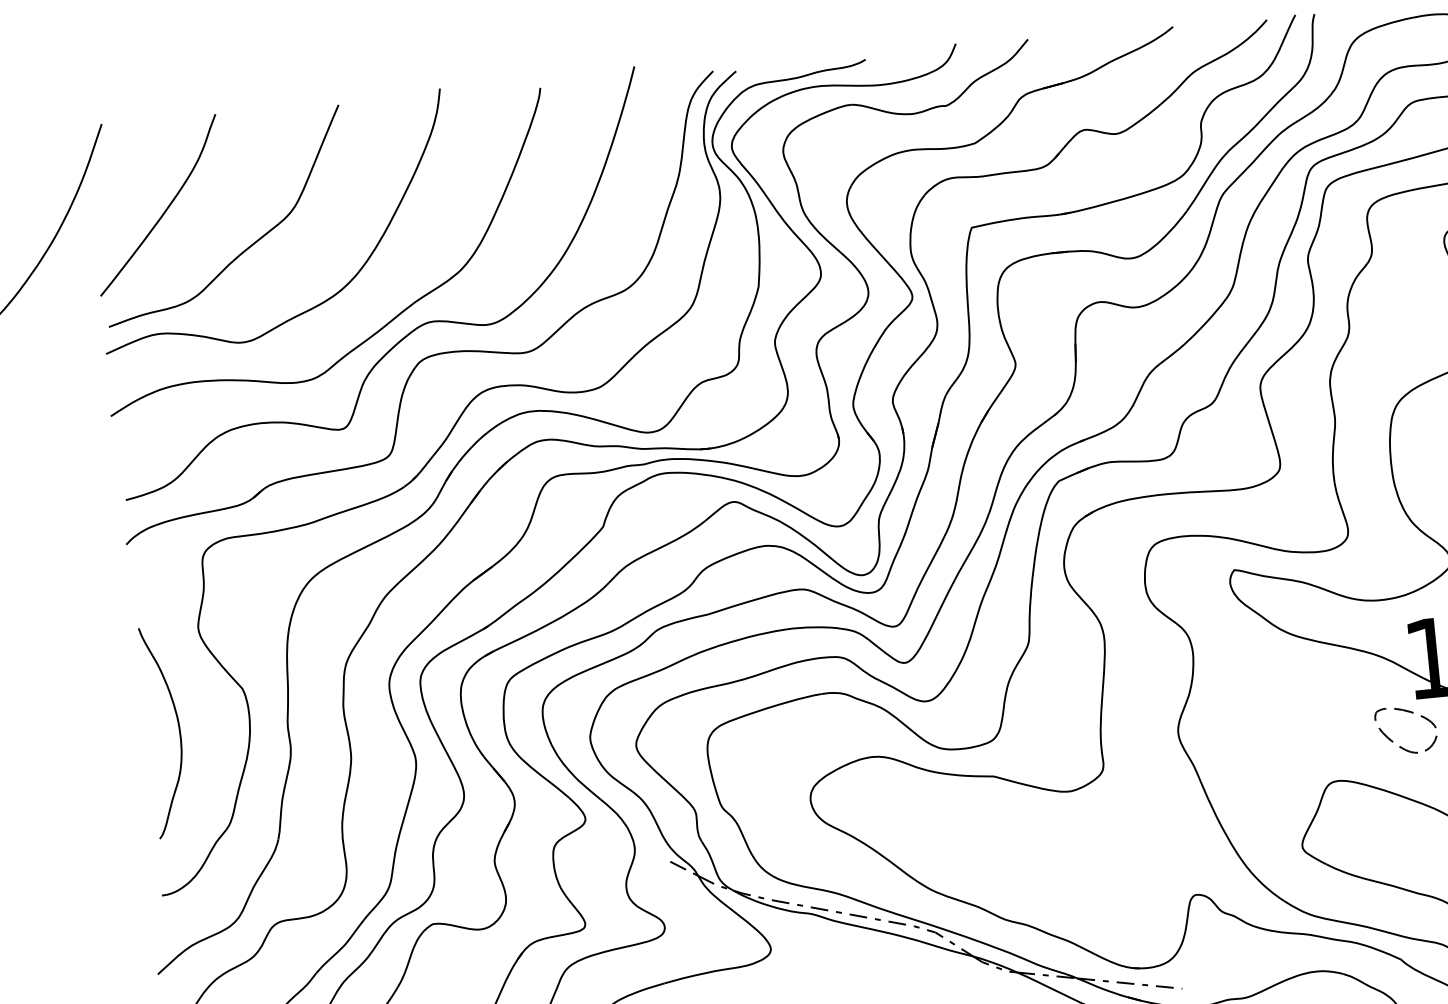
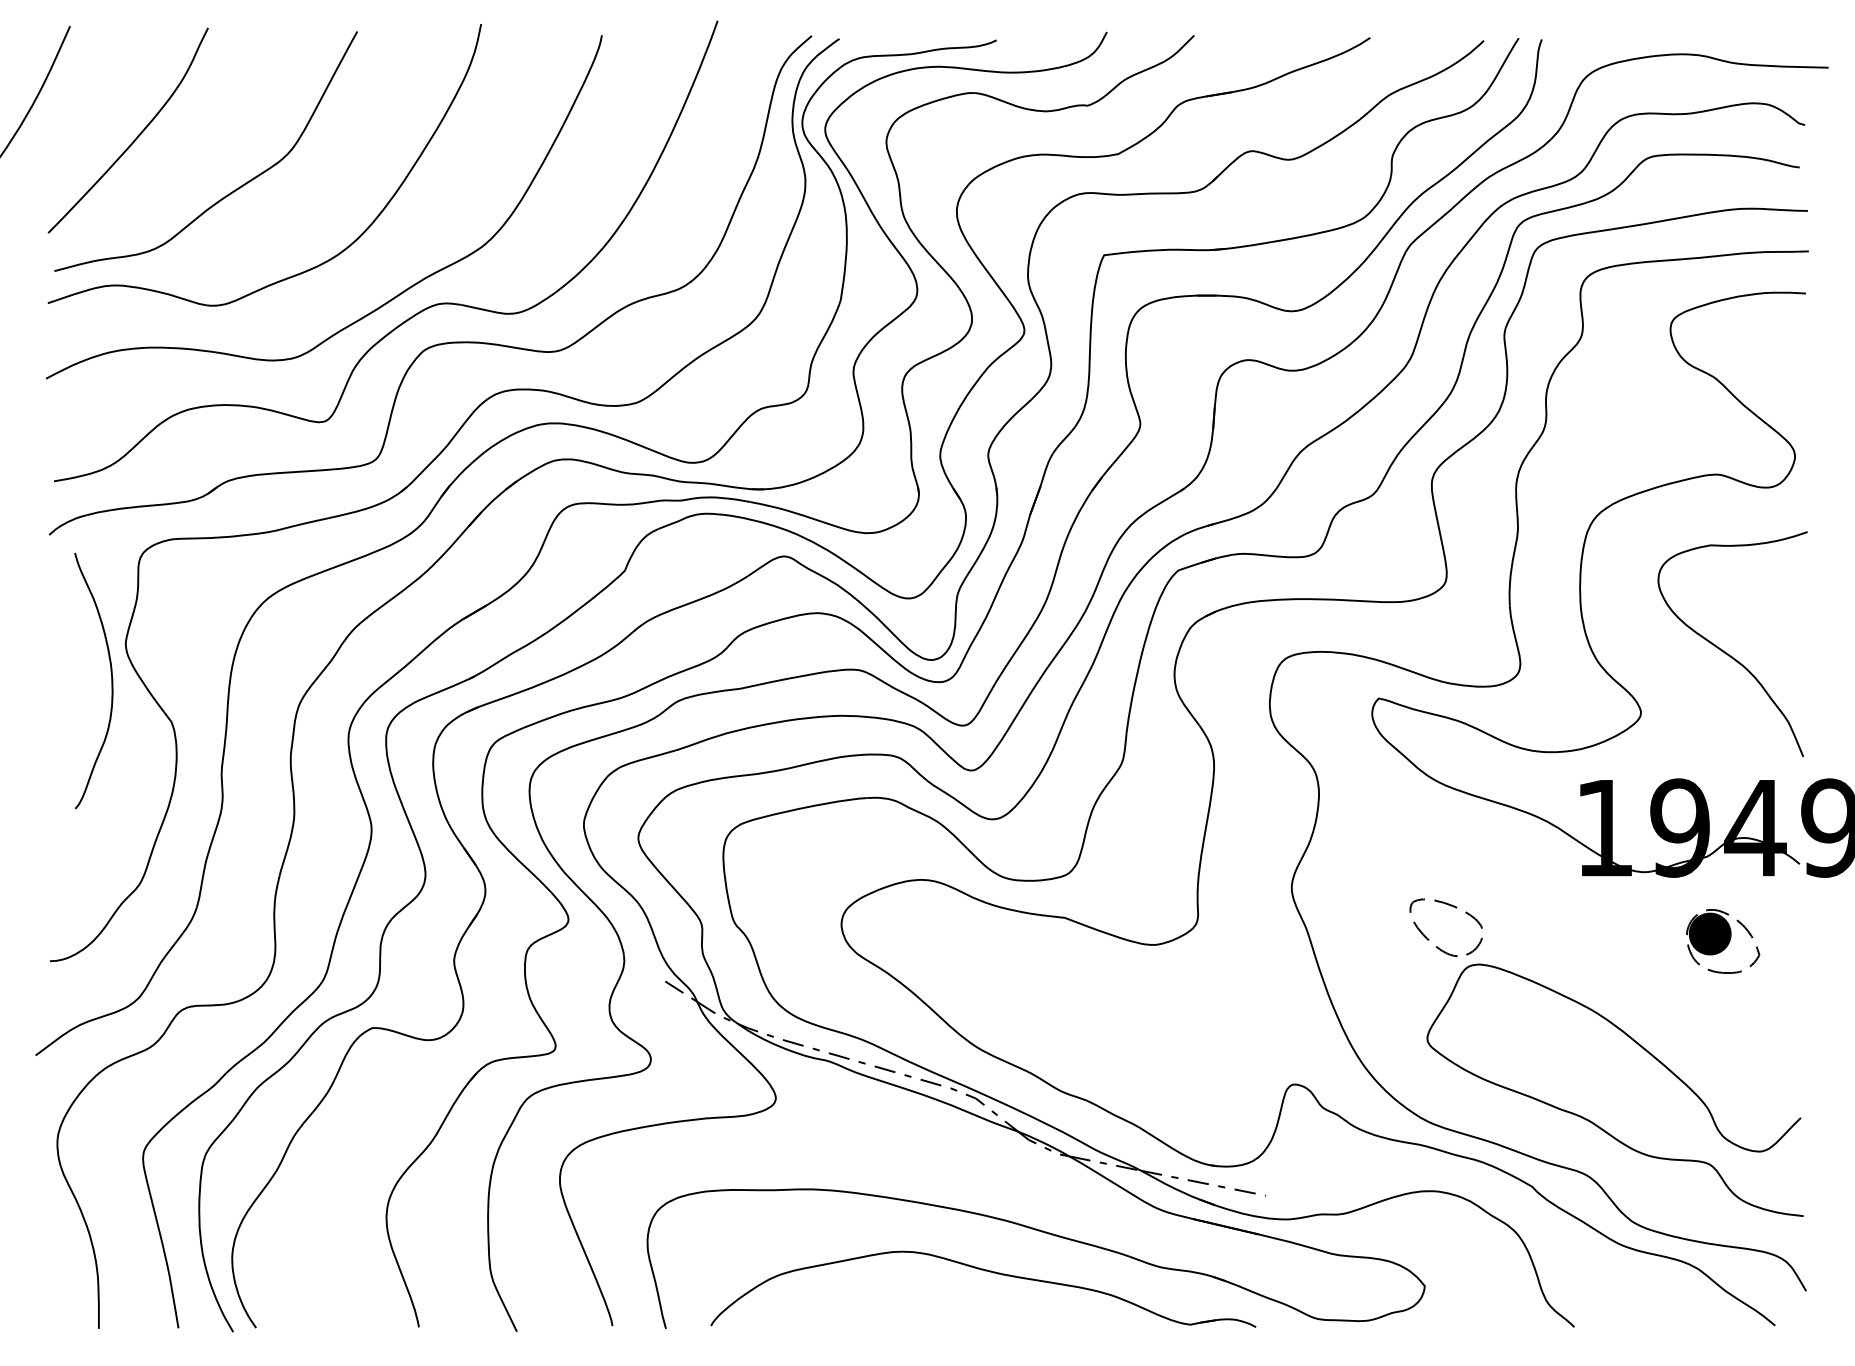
curve: (179, 730) -> (111, 680), moved
part: (1393, 741) -> (1429, 939), moved

